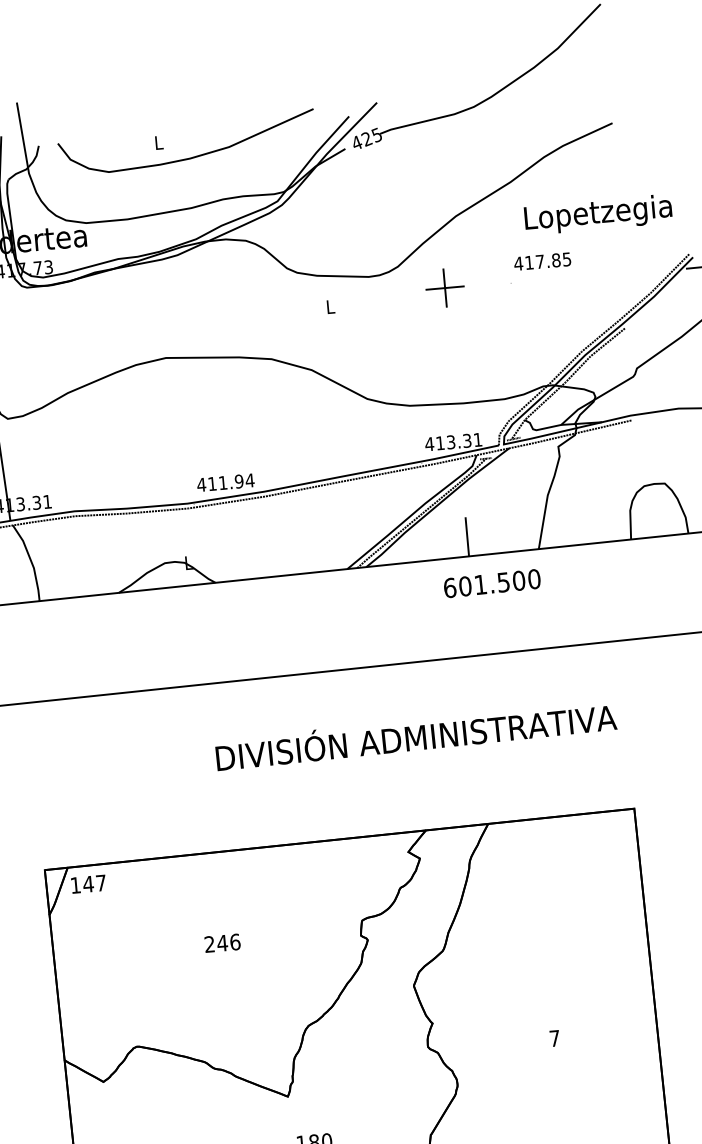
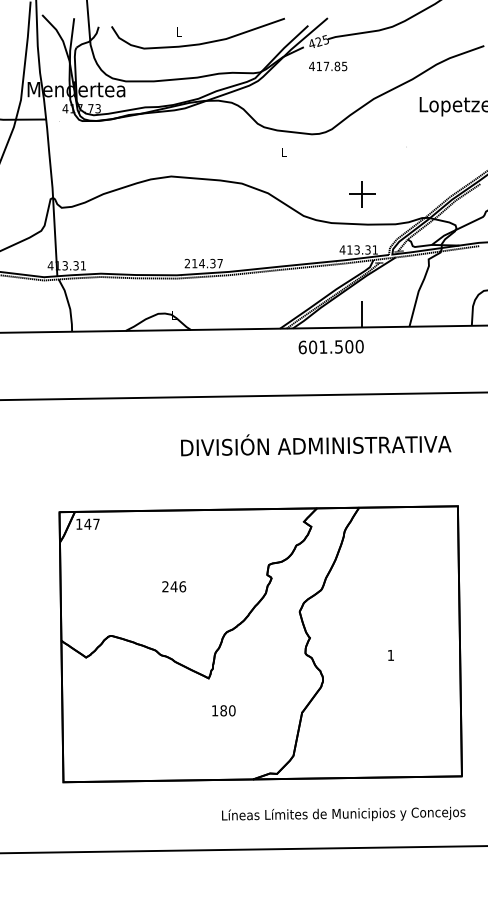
text: (543, 261) -> (328, 66), moved
part: (445, 288) -> (362, 194), moved
text: (225, 482) -> (203, 263), 411.94 -> 214.37
text: (491, 582) -> (330, 346), moved
text: (223, 942) -> (174, 586), moved
text: (554, 1038) -> (390, 655), 7 -> 1

